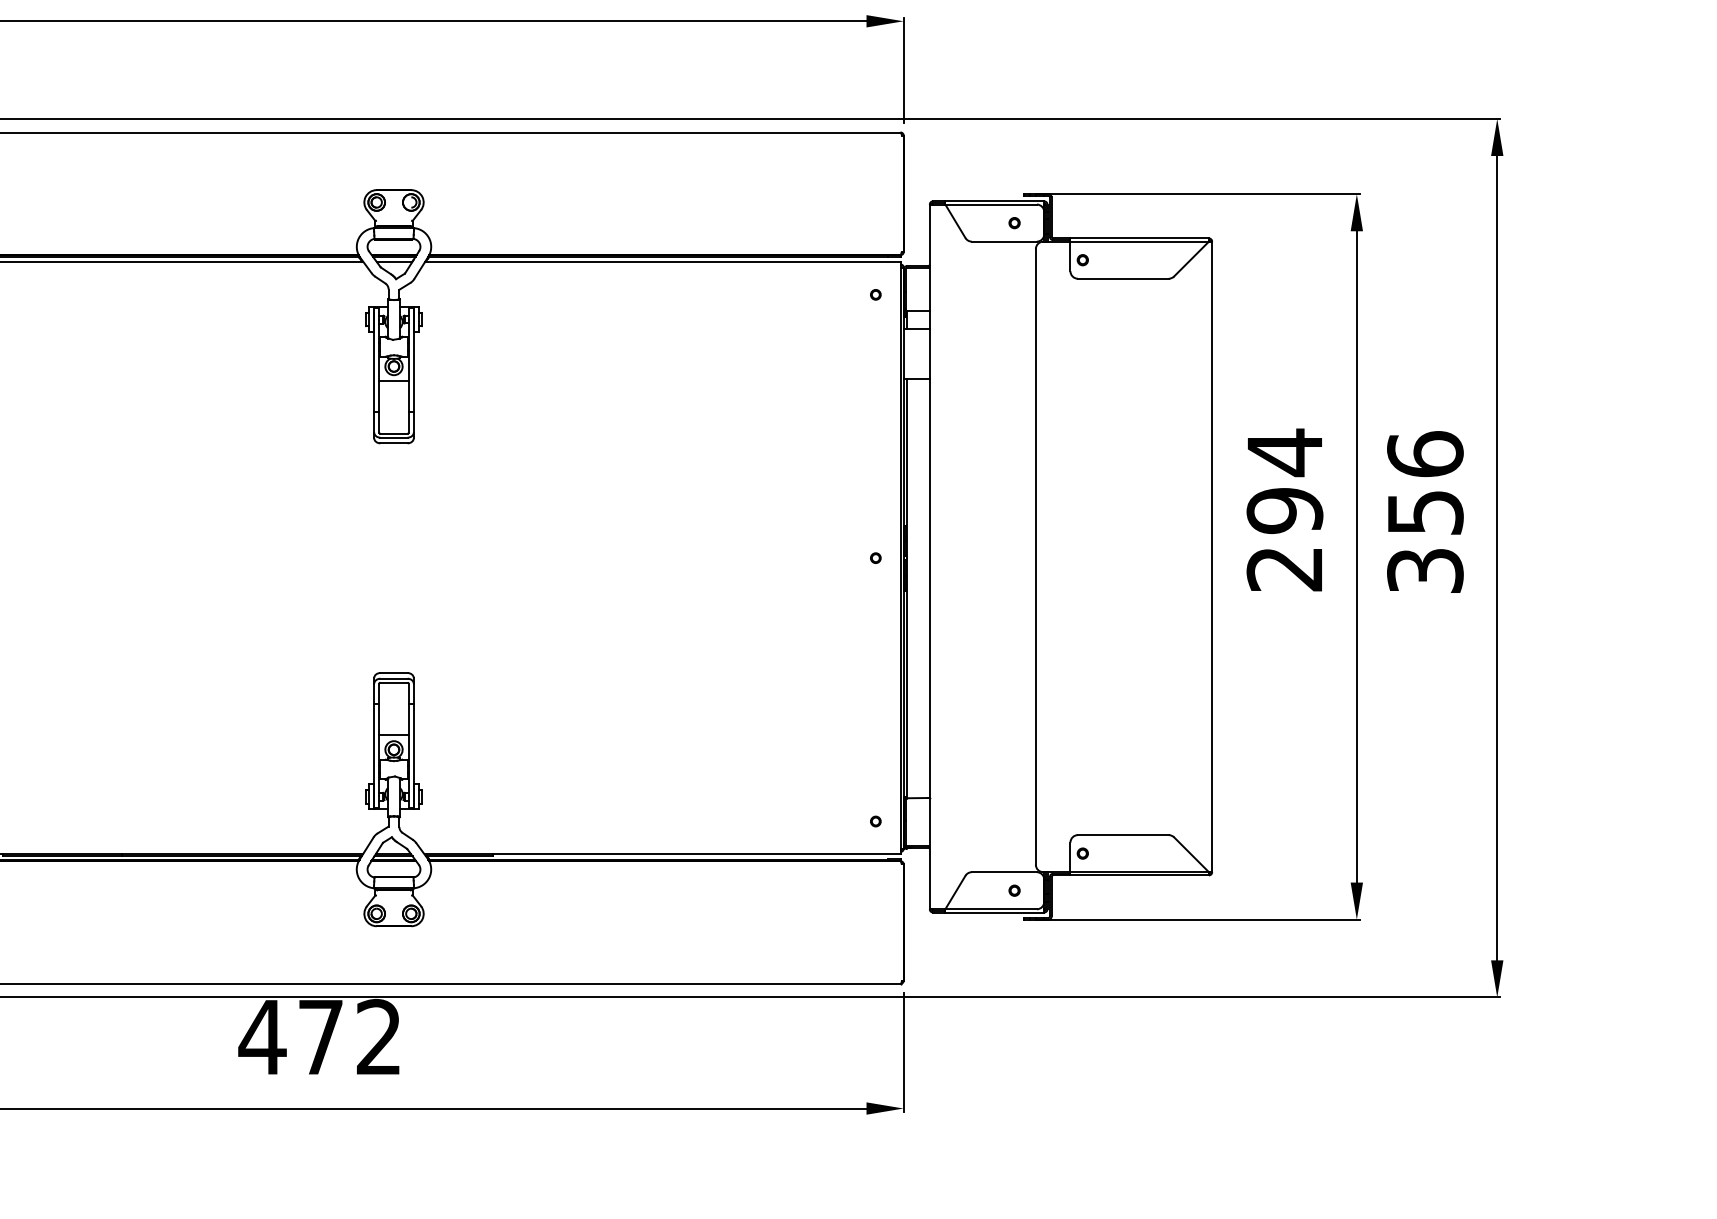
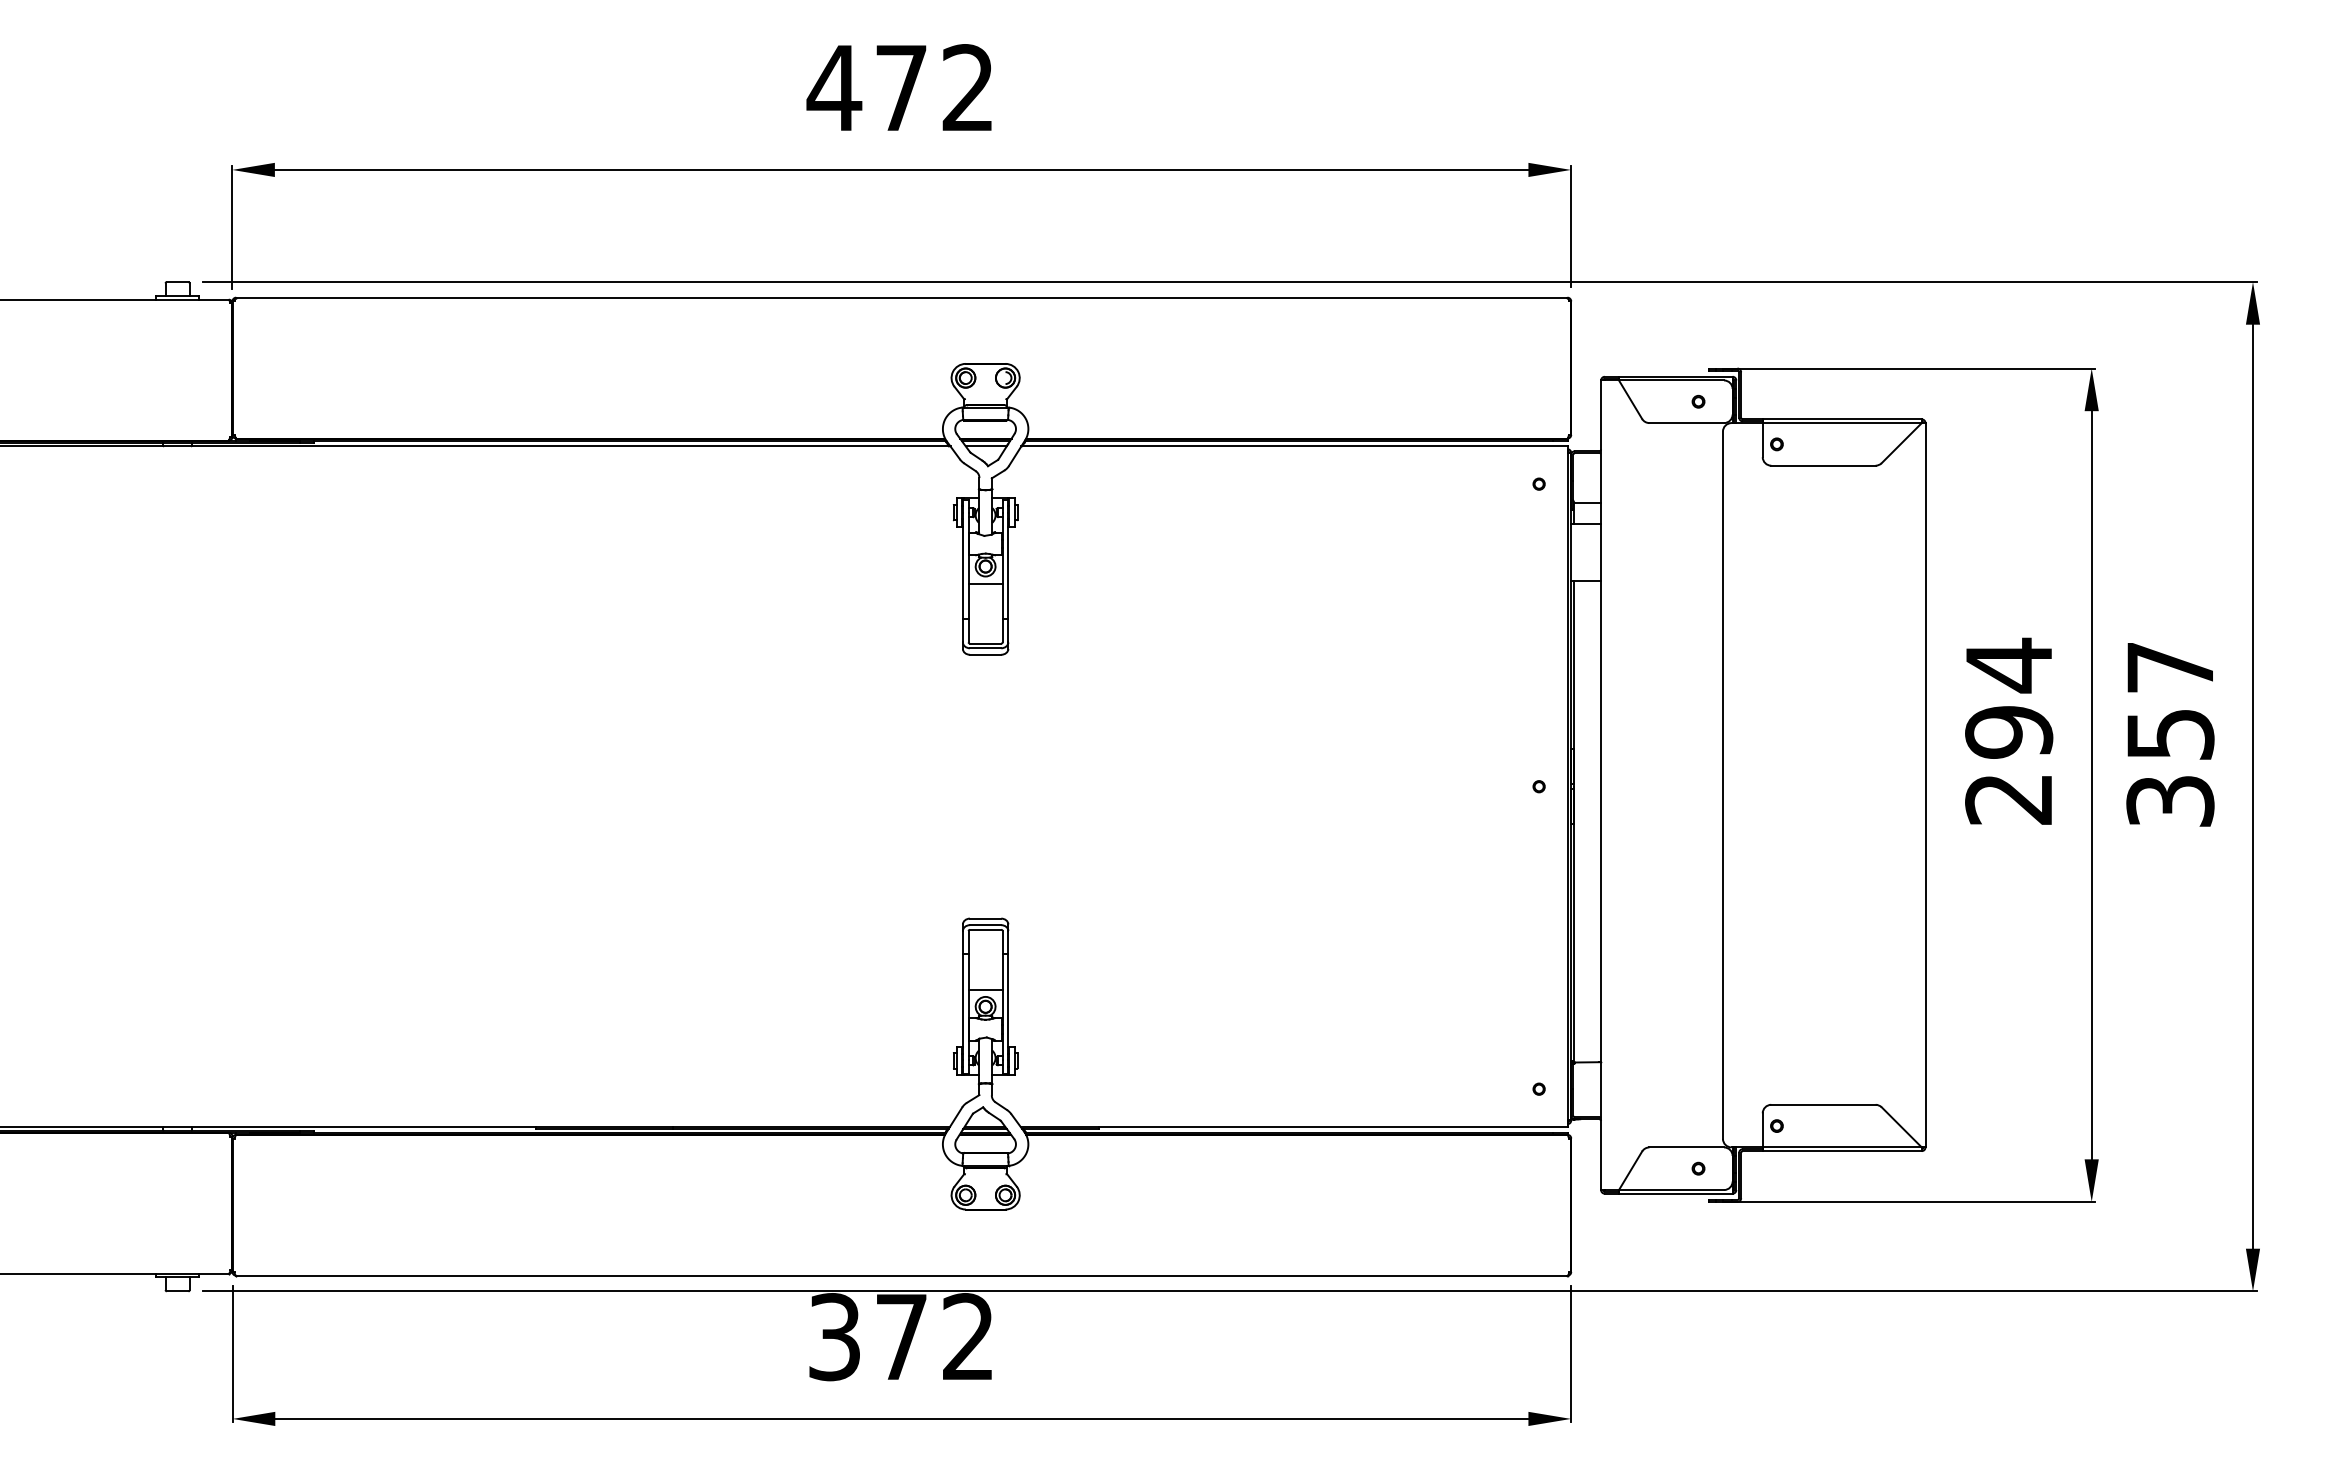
text: (1425, 453) -> (2170, 666), 356 -> 357
text: (262, 1037) -> (834, 1337), 472 -> 372

